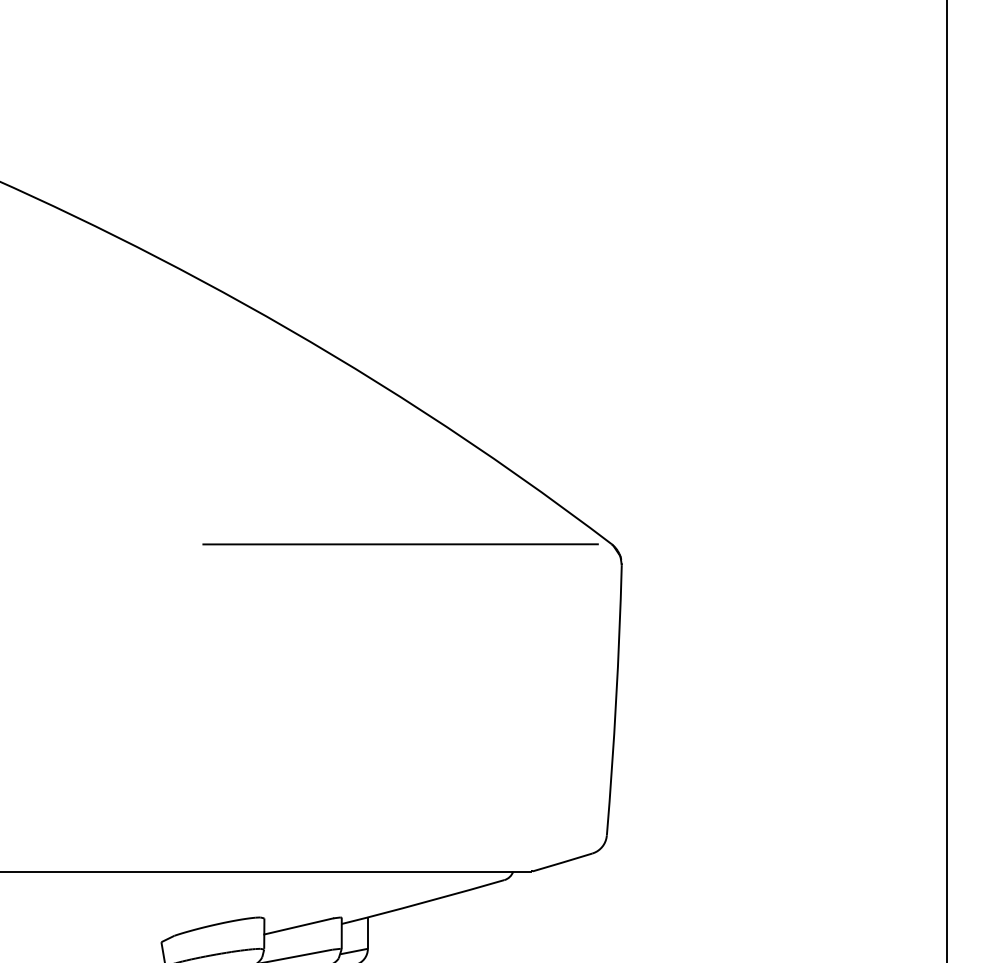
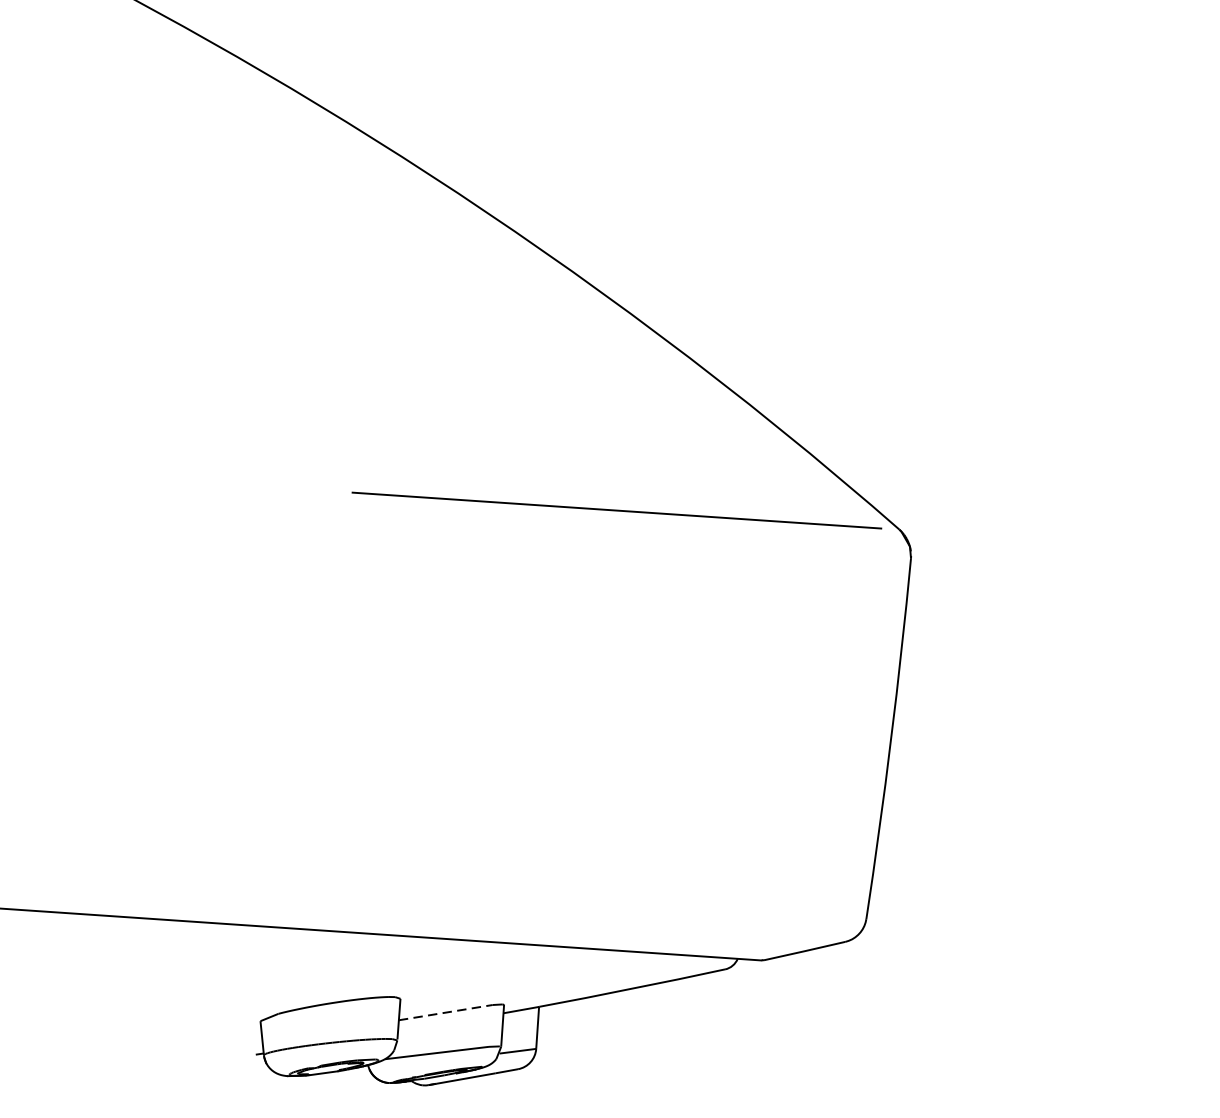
line: (299, 926) -> (446, 1012), solid -> dashed

